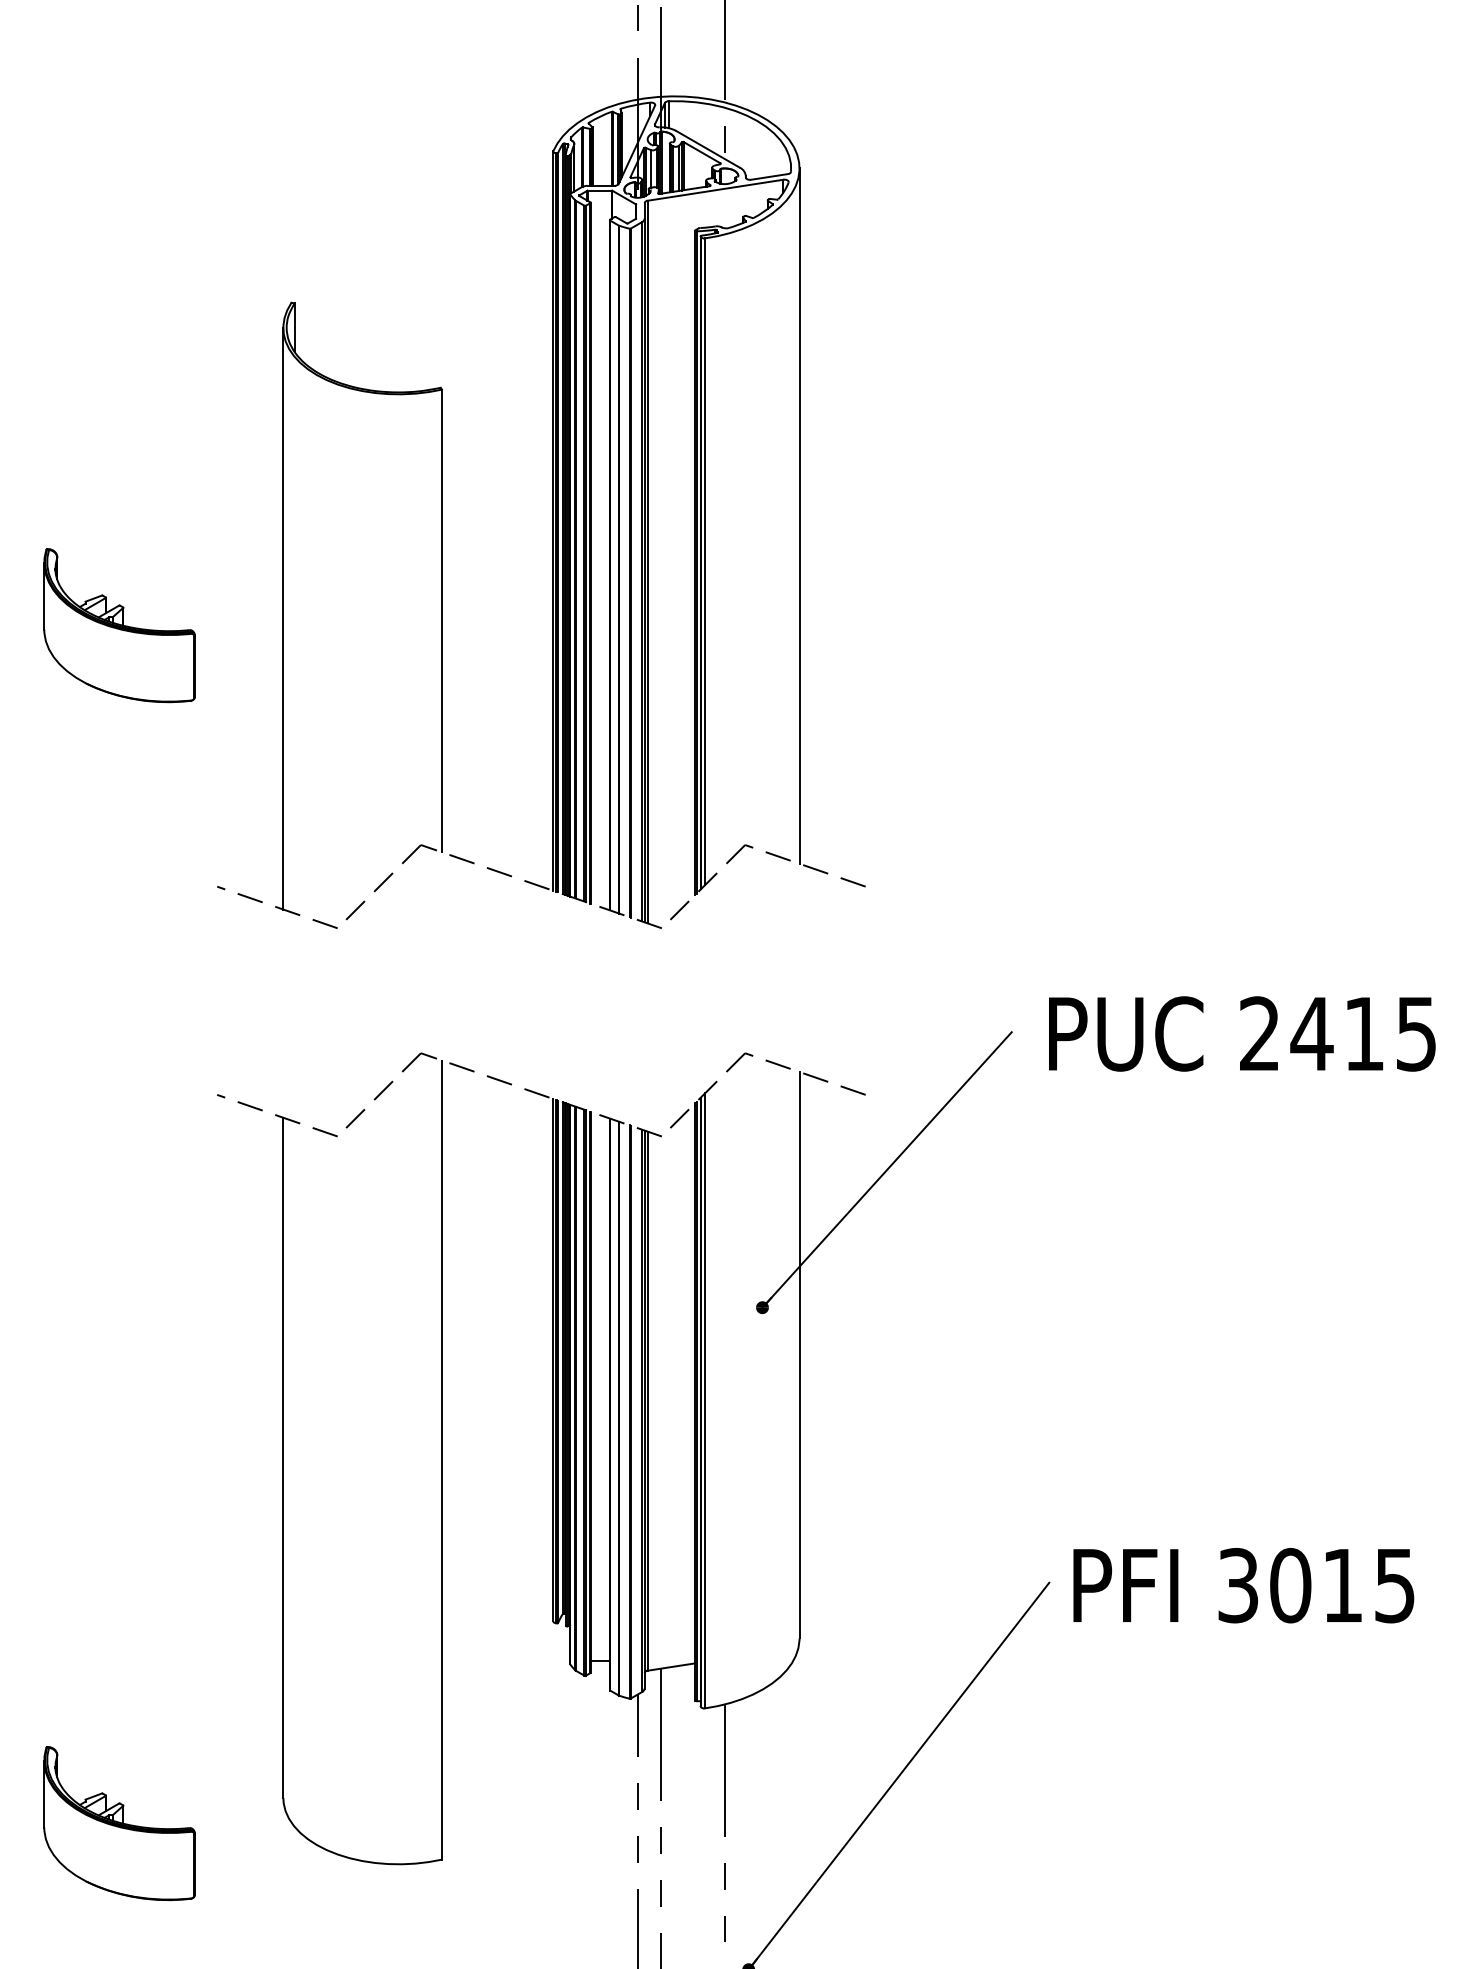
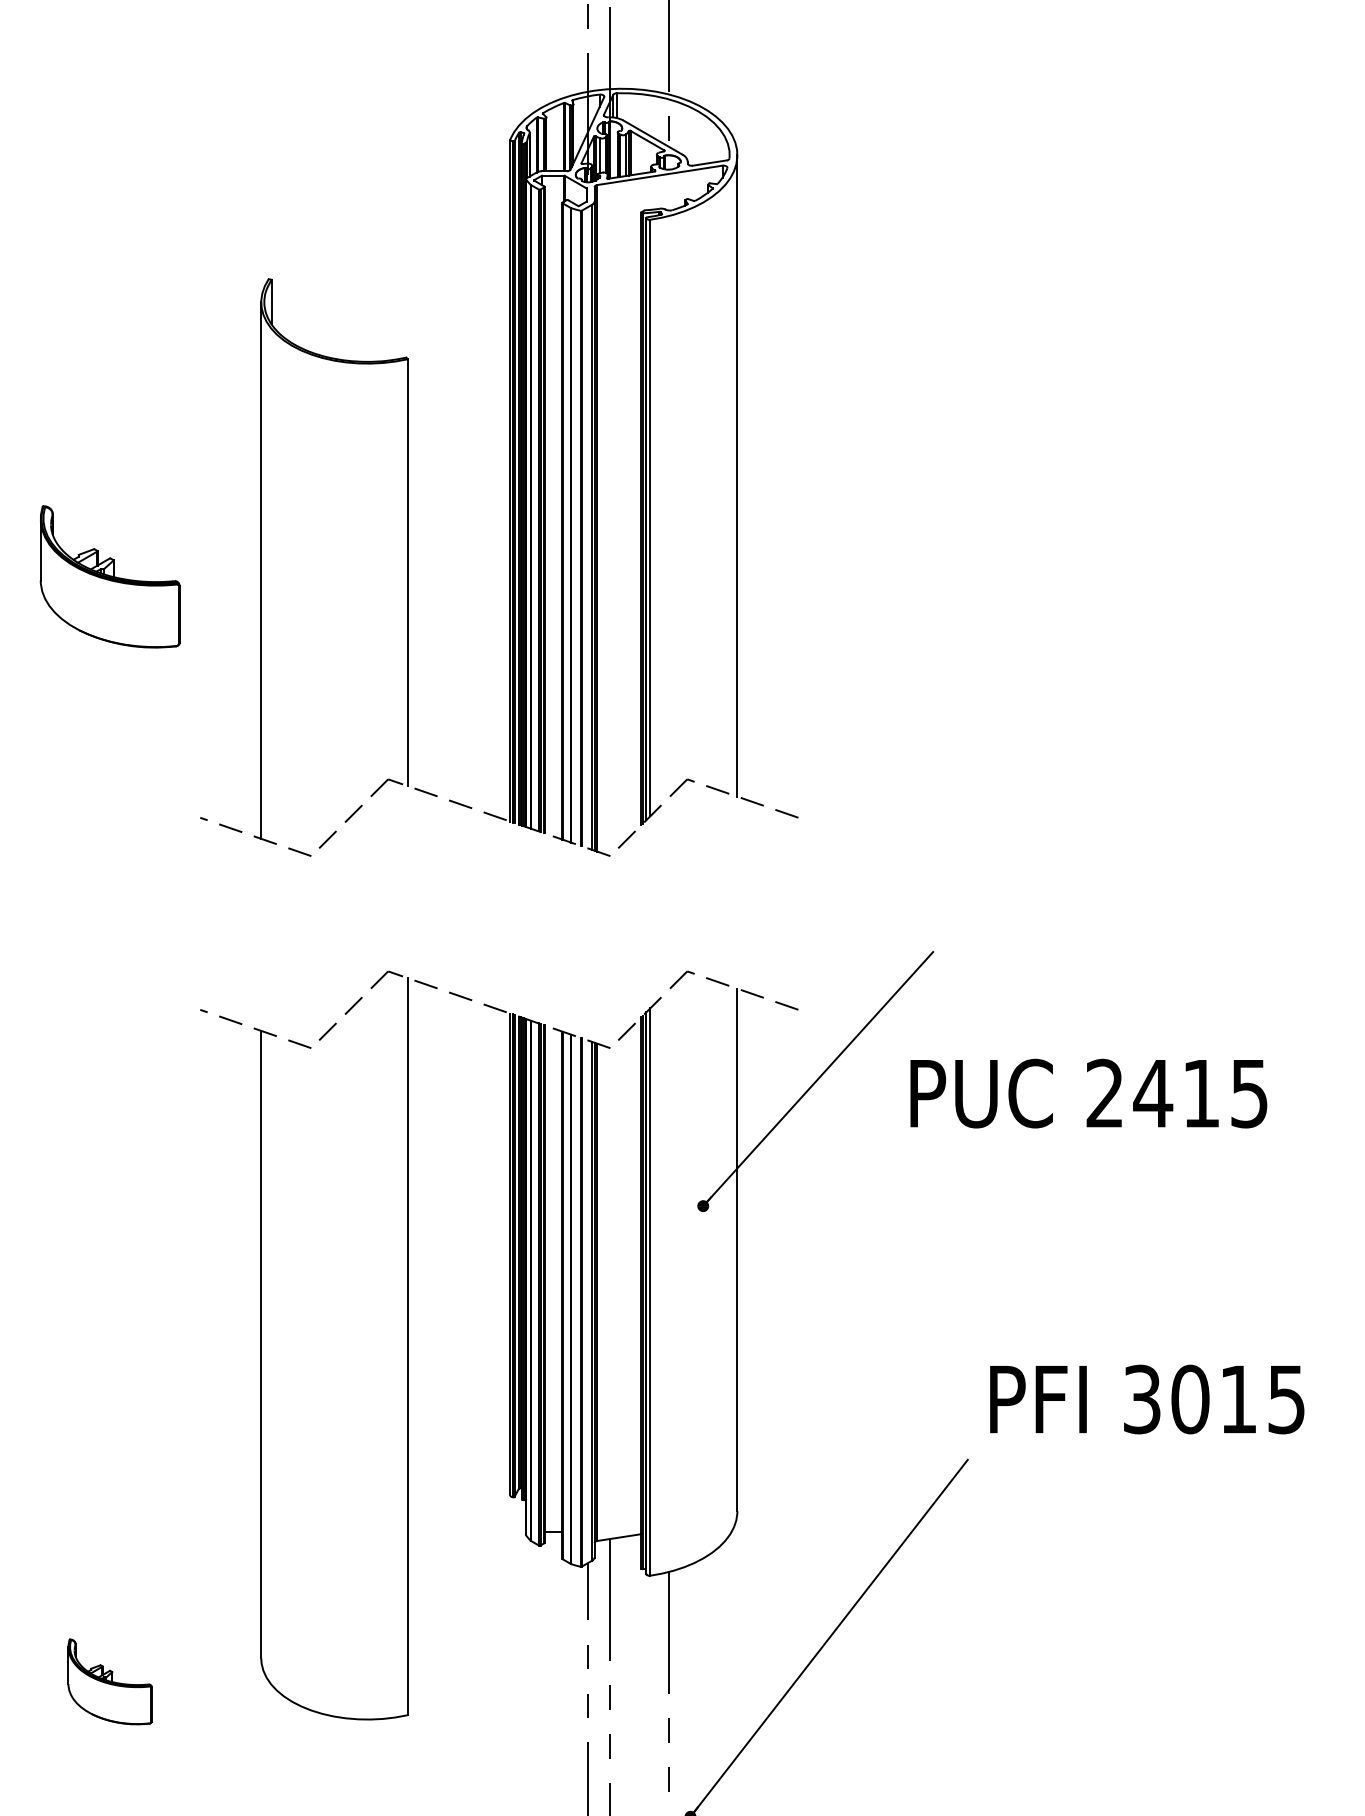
text: (1241, 1033) -> (1088, 1093), moved
text: (1244, 1585) -> (1147, 1399), moved
part: (118, 1823) -> (109, 1681), size x0.6

